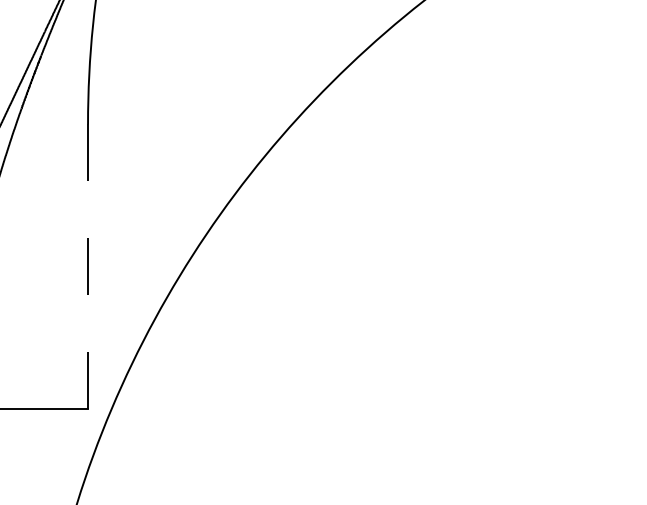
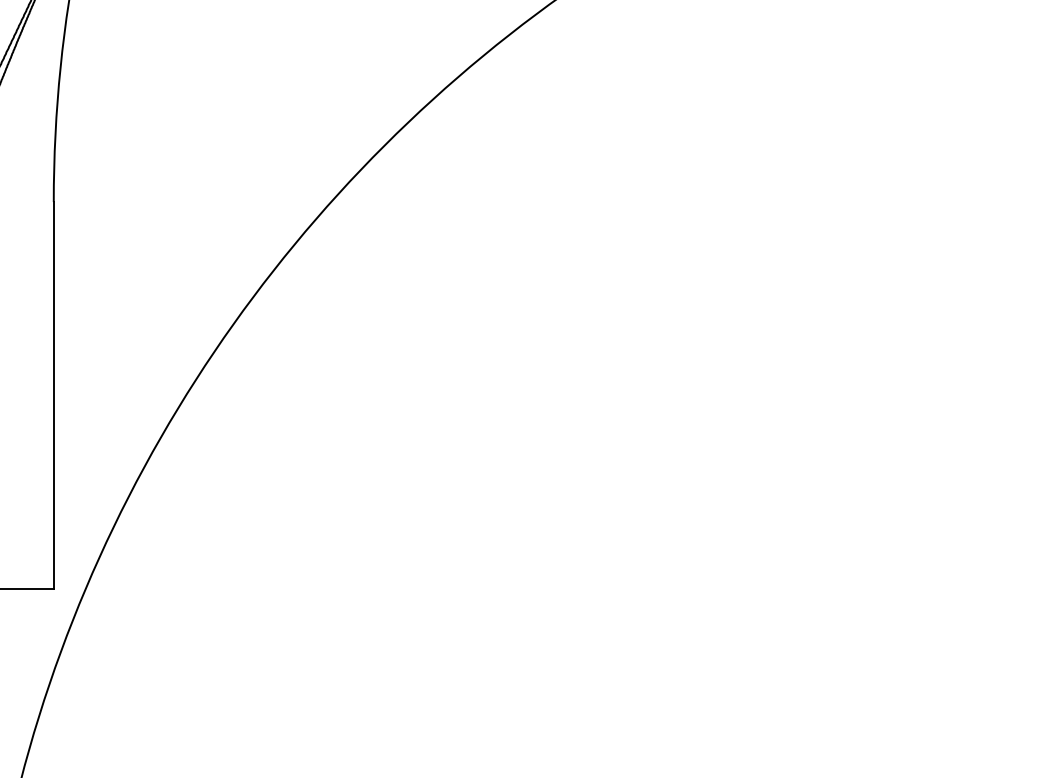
line: (87, 267) -> (53, 396), dashed -> solid

